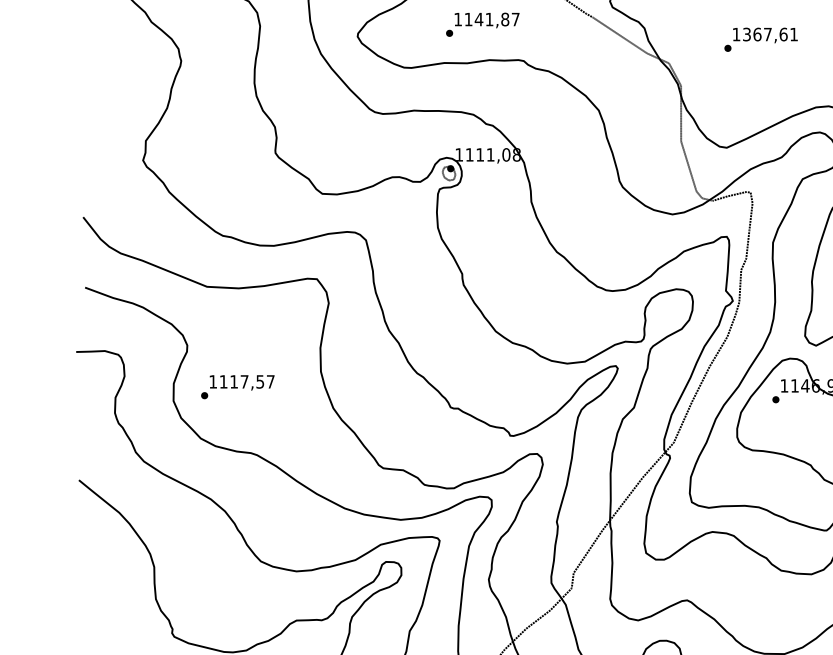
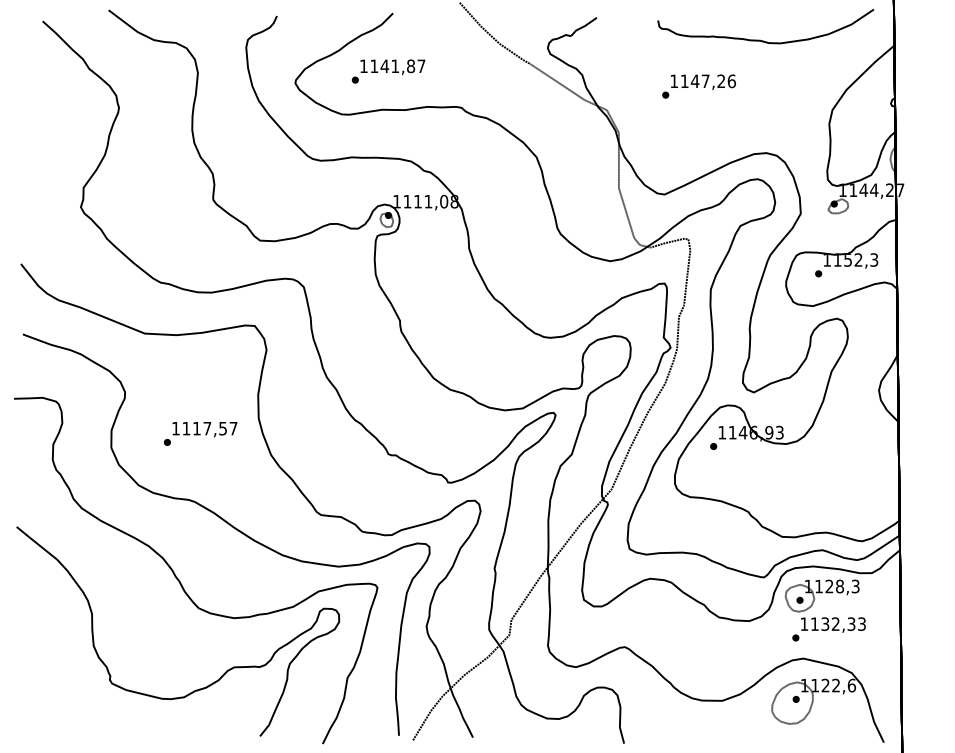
text: (482, 24) -> (388, 71), moved
text: (769, 34) -> (707, 81), 1367,61 -> 1147,26
text: (237, 386) -> (200, 433), moved

